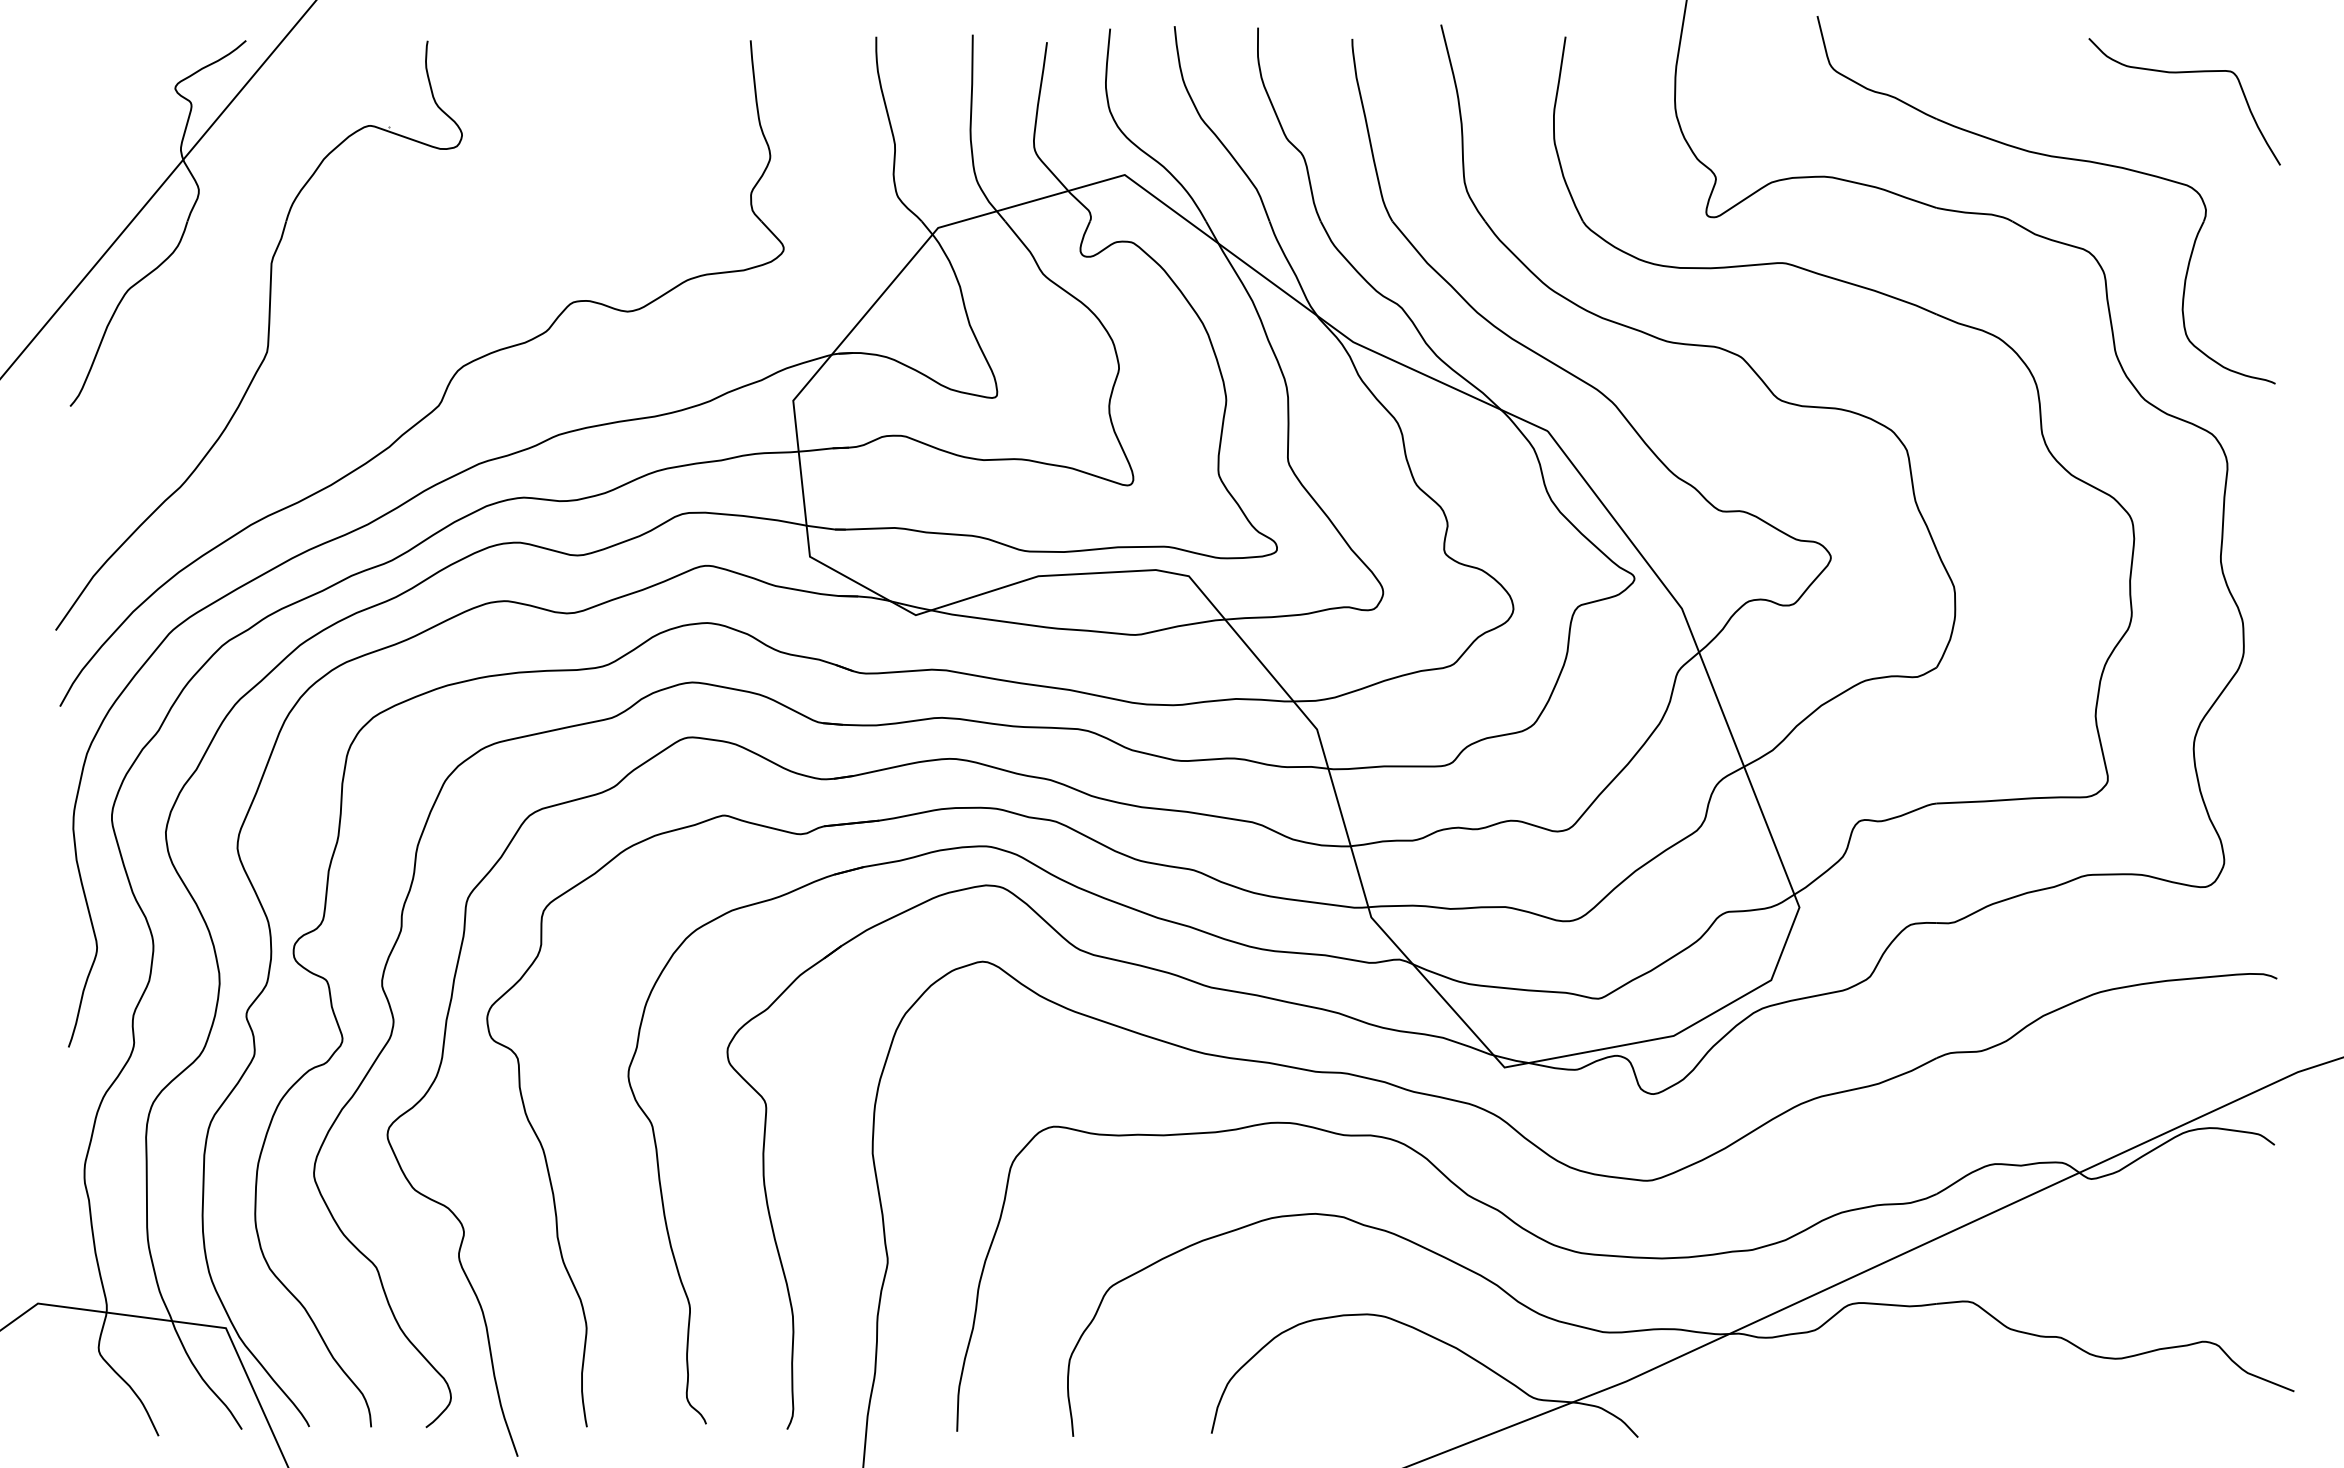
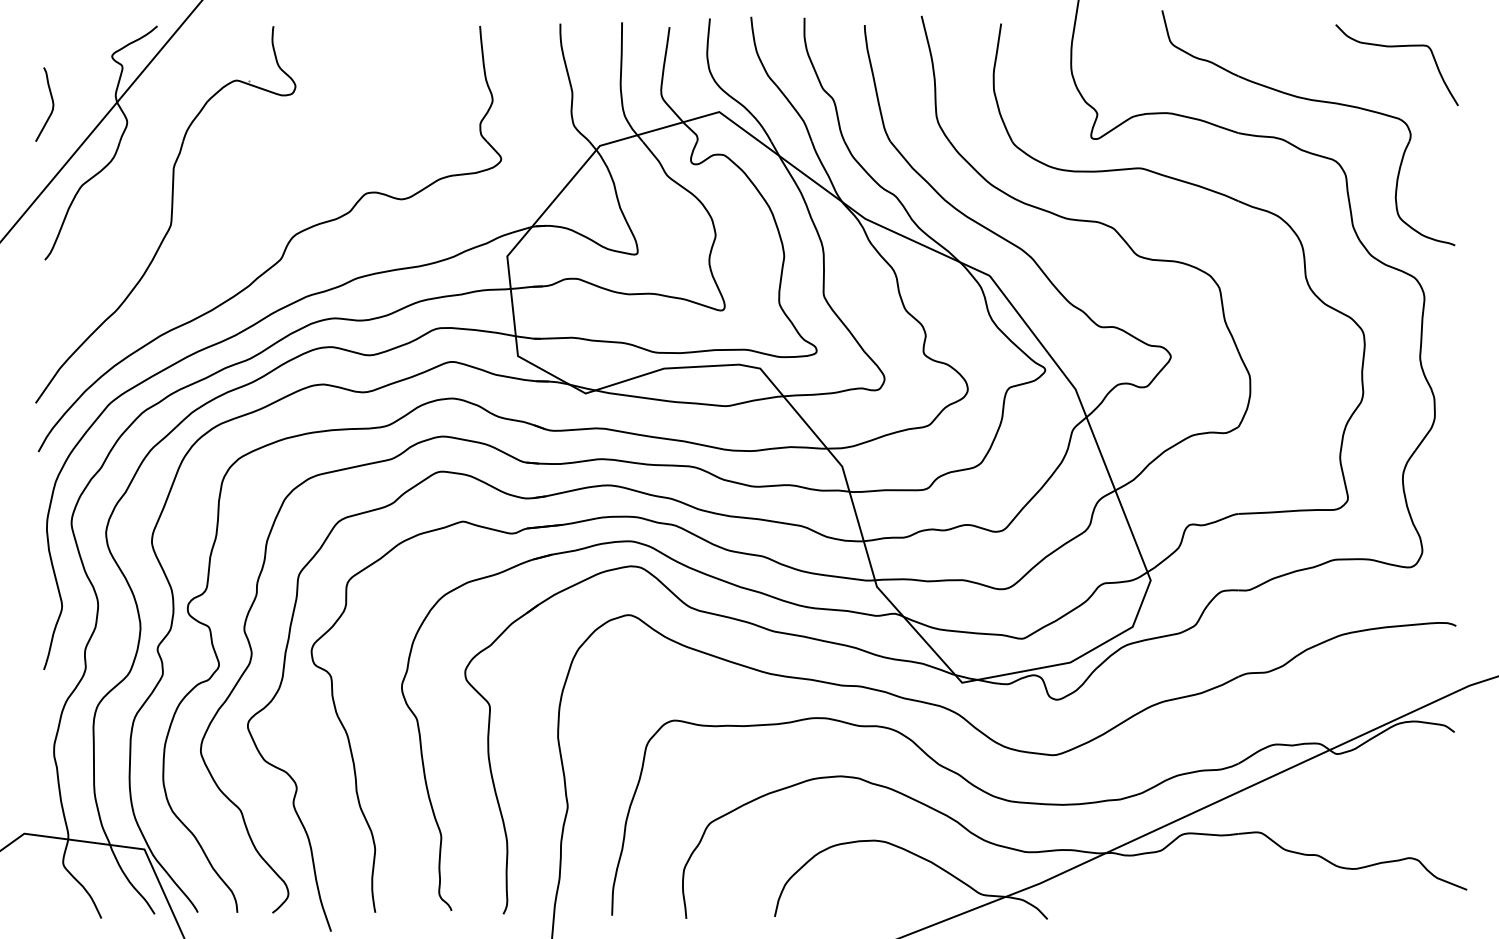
curve: (82, 163) -> (52, 104), added

